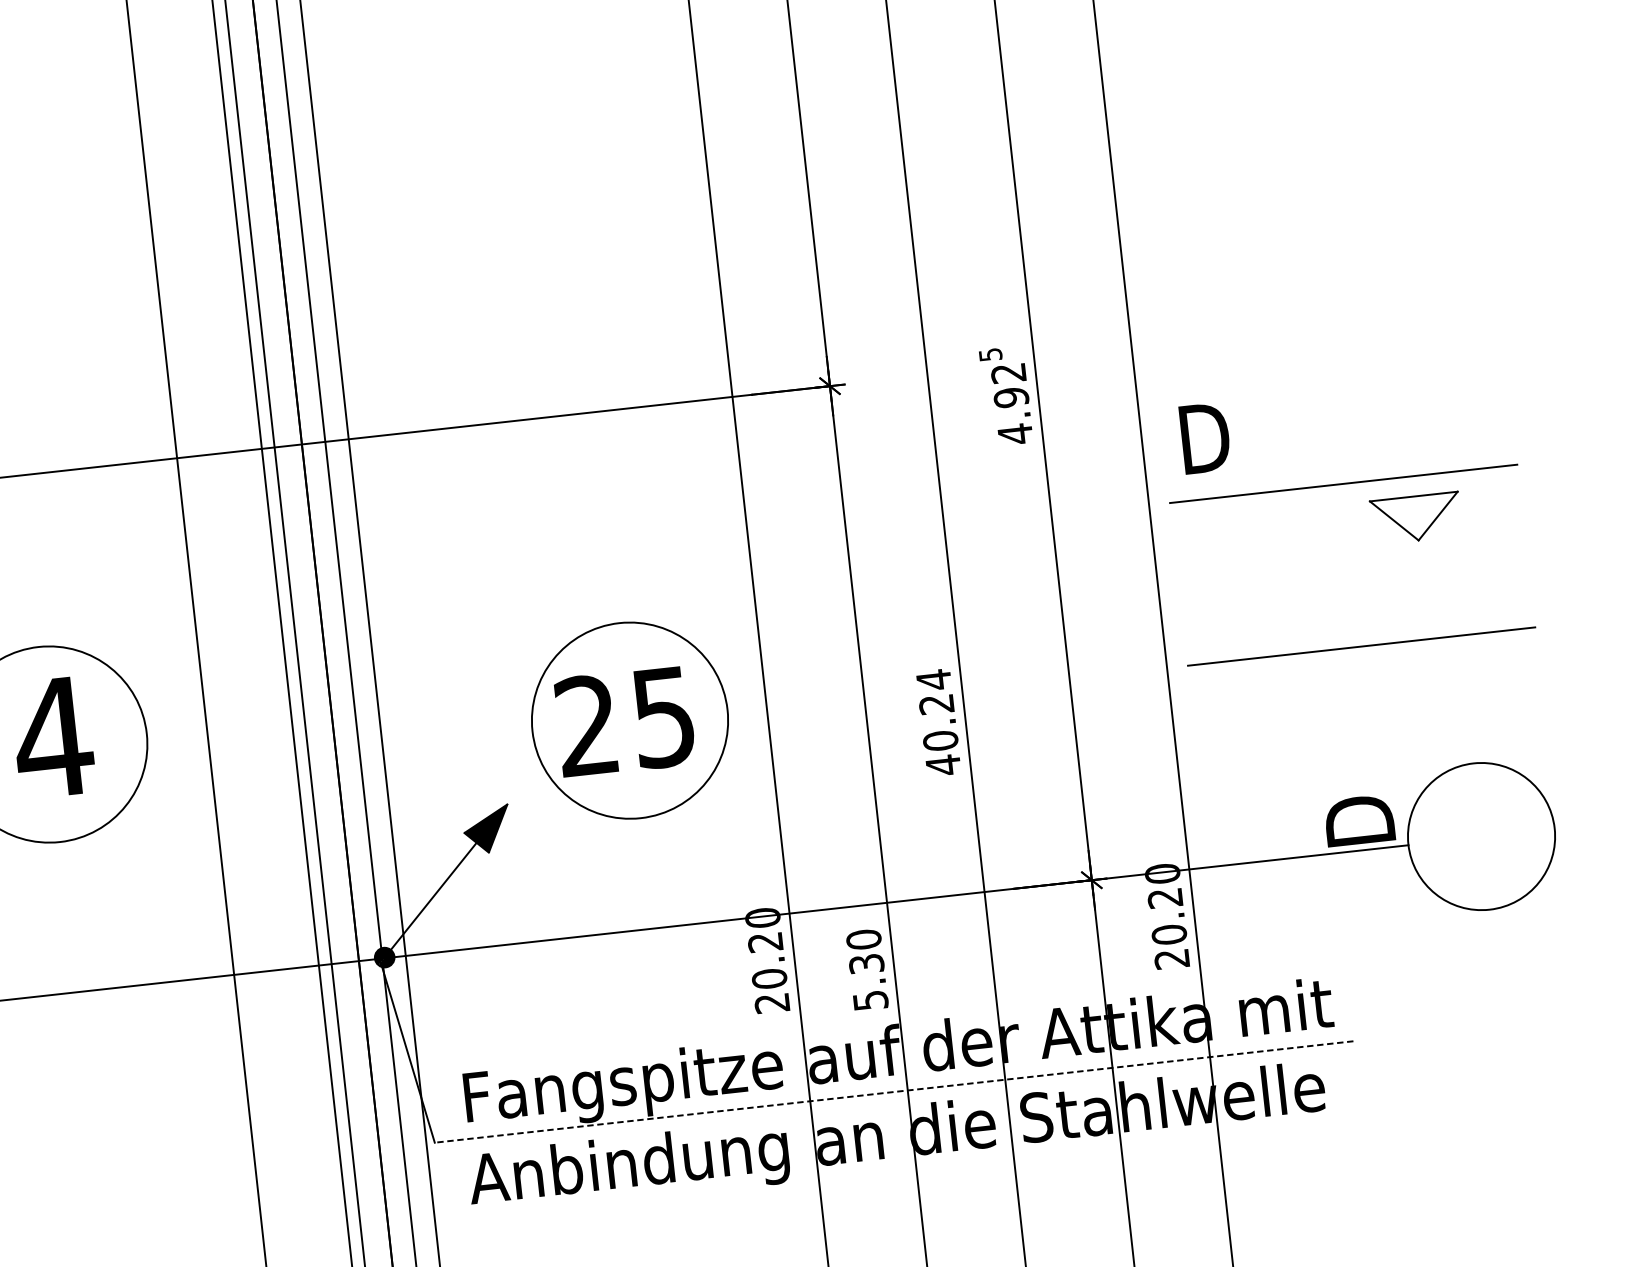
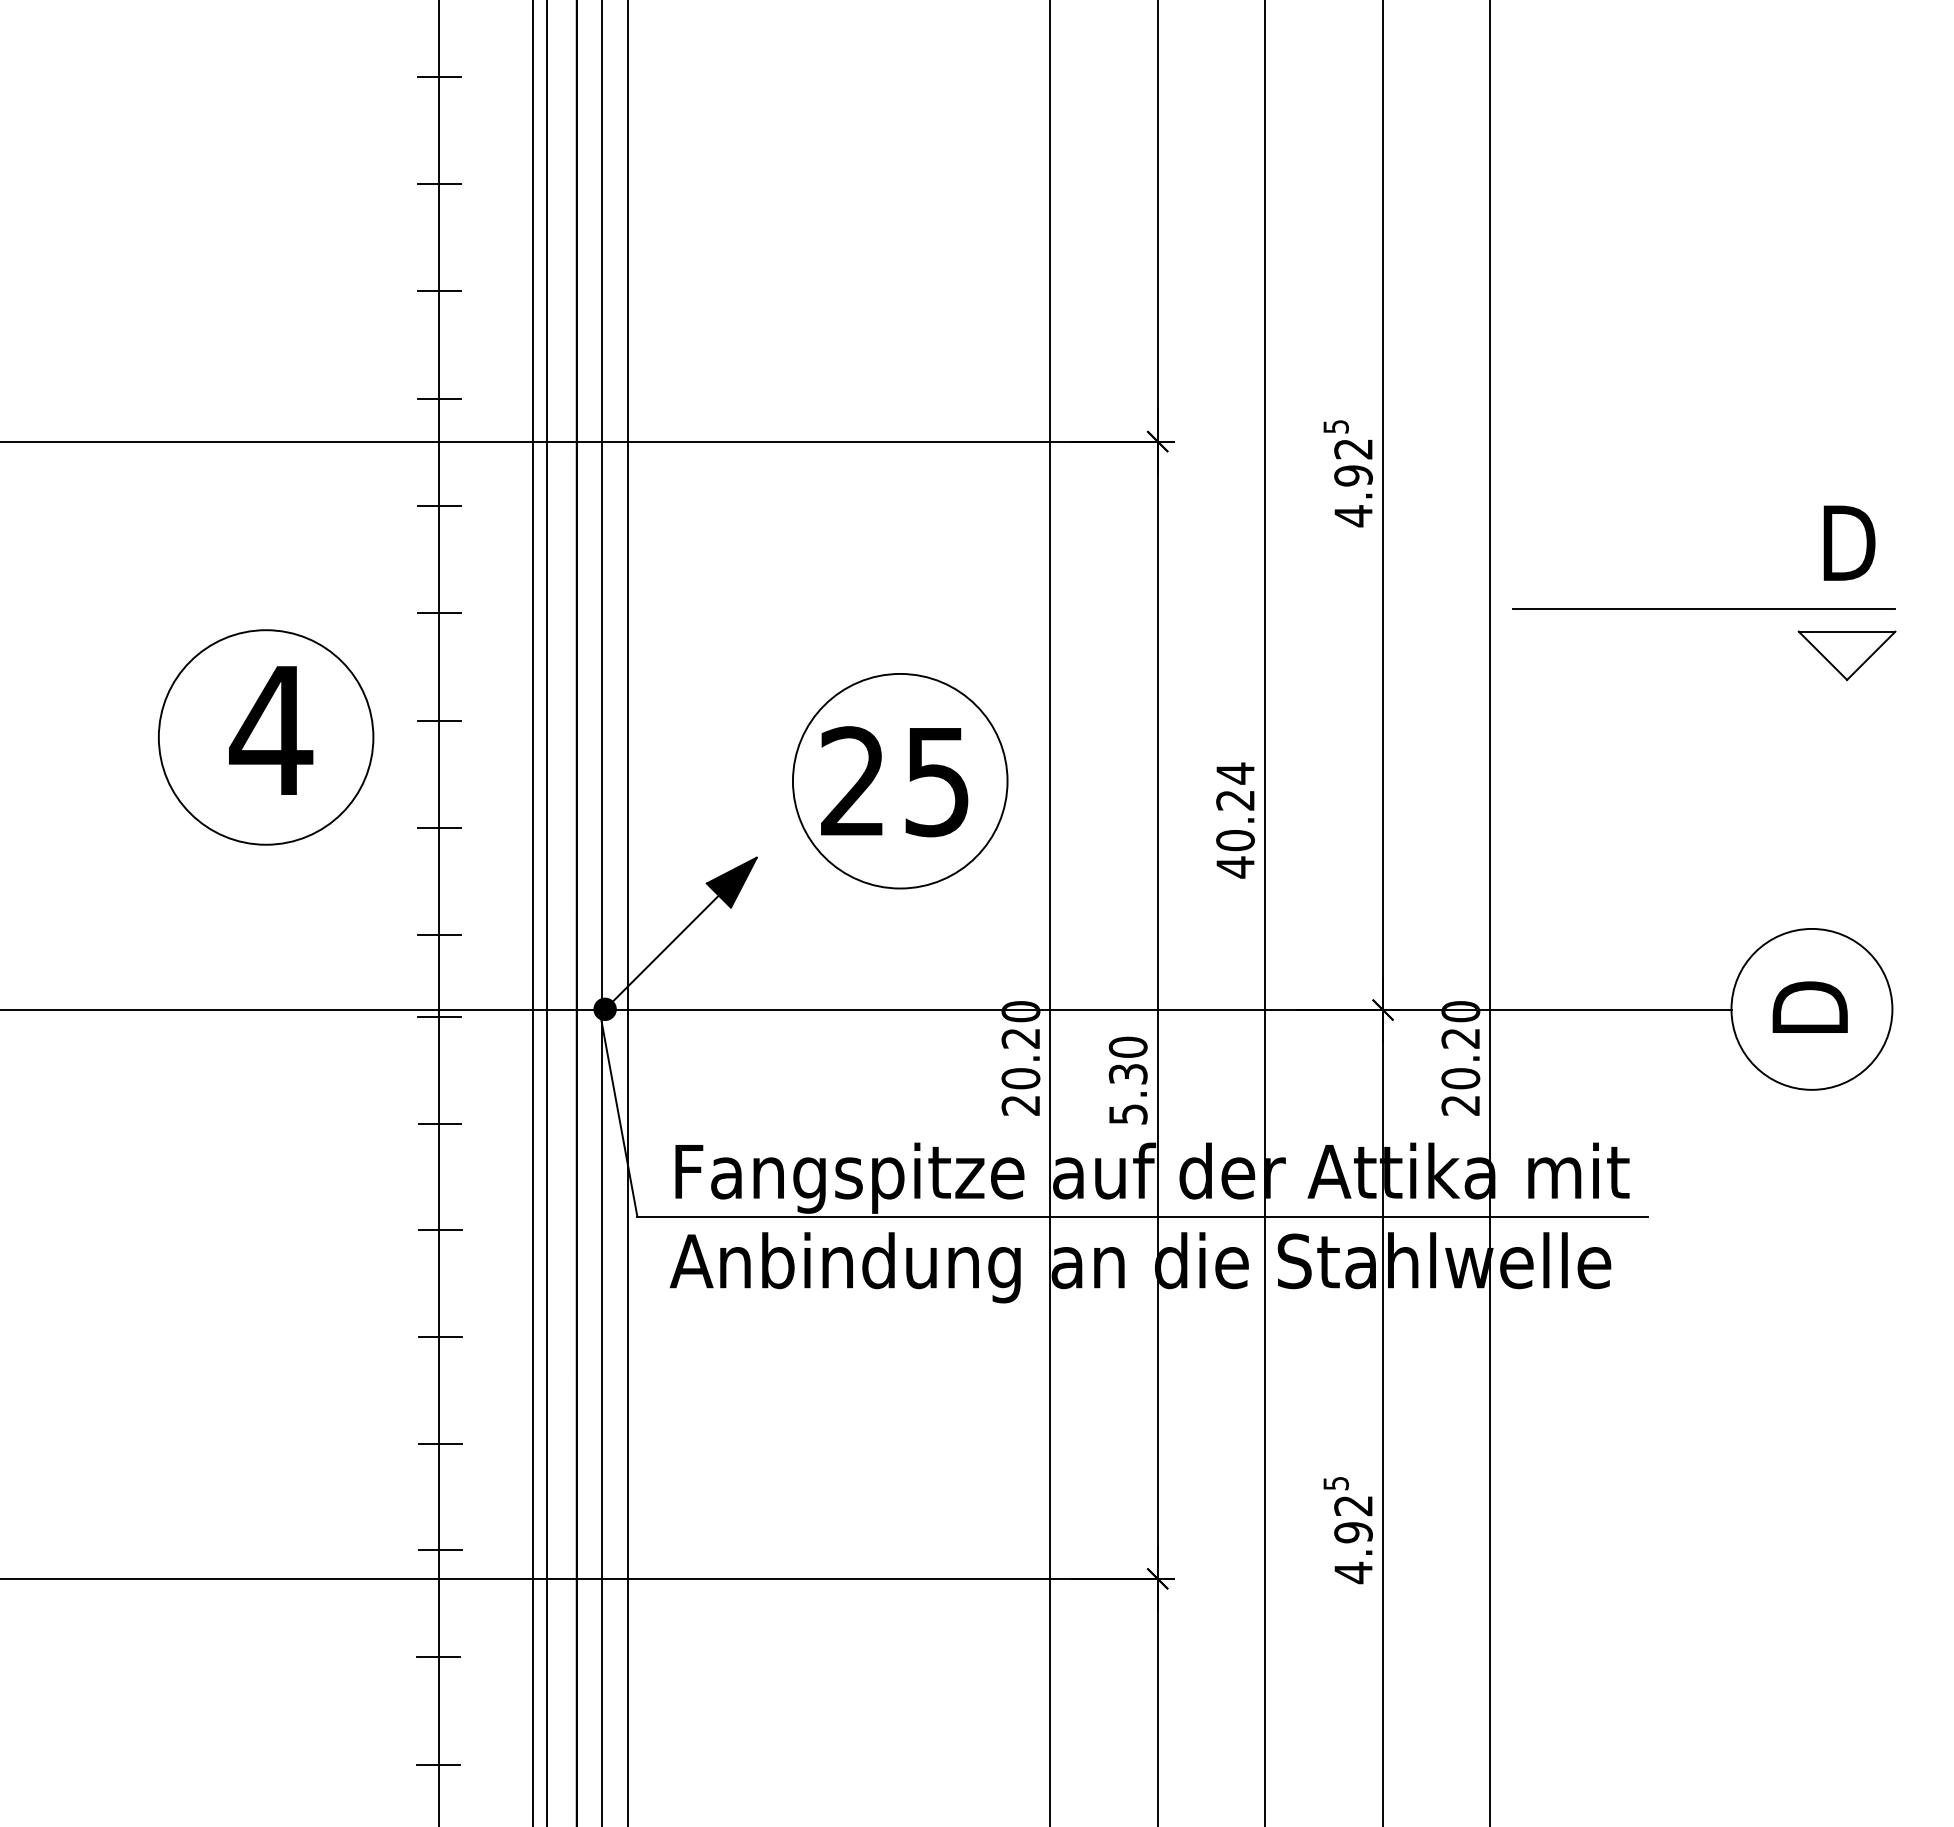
line: (140, 126) -> (439, 76), added
line: (151, 224) -> (439, 184), added
line: (161, 321) -> (438, 291), added
line: (171, 419) -> (438, 398), added
text: (1205, 437) -> (1849, 542), moved
line: (182, 516) -> (438, 505), added
part: (1415, 518) -> (1846, 655), moved
line: (193, 614) -> (438, 613), added
line: (1360, 645) -> (1703, 787), removed
line: (204, 711) -> (438, 720), added
line: (215, 809) -> (438, 827), added
text: (1358, 819) -> (1809, 1006), moved
line: (225, 907) -> (438, 935), added
line: (234, 981) -> (439, 1017), added
line: (245, 1077) -> (439, 1123), added
line: (893, 1091) -> (1142, 1216), dashed -> solid
line: (256, 1174) -> (439, 1229), added

